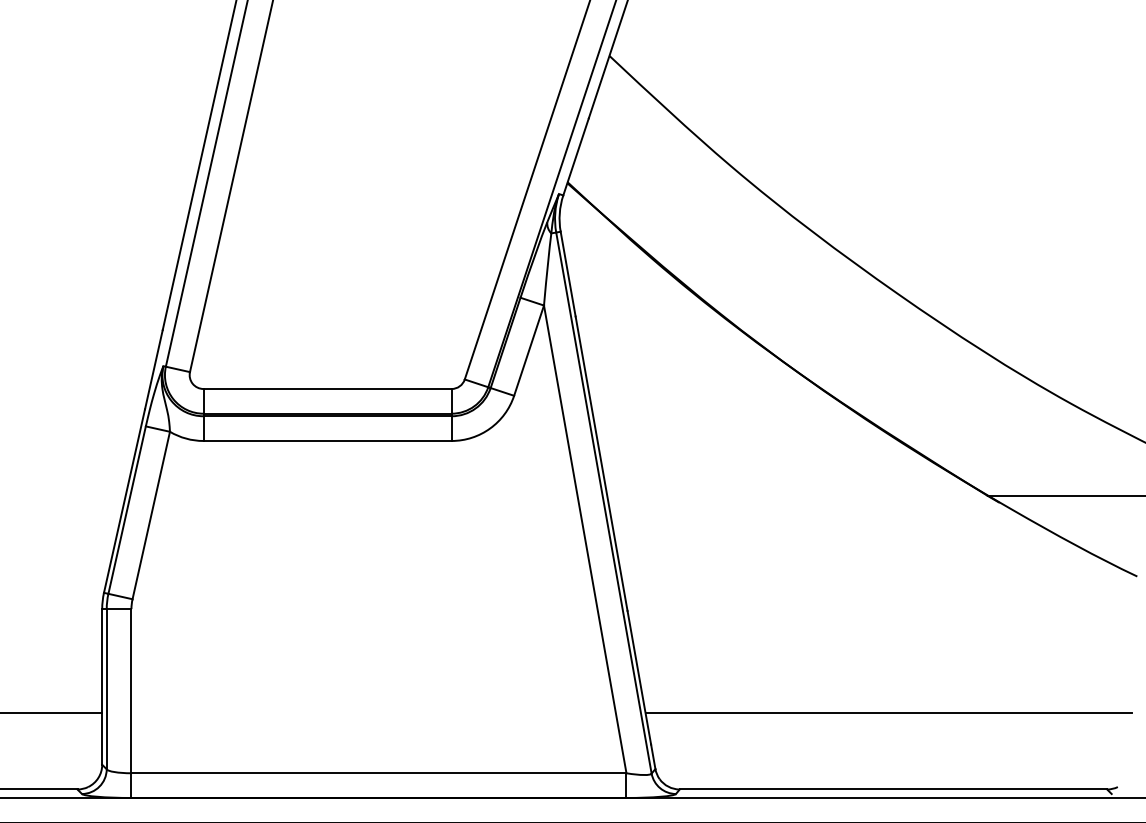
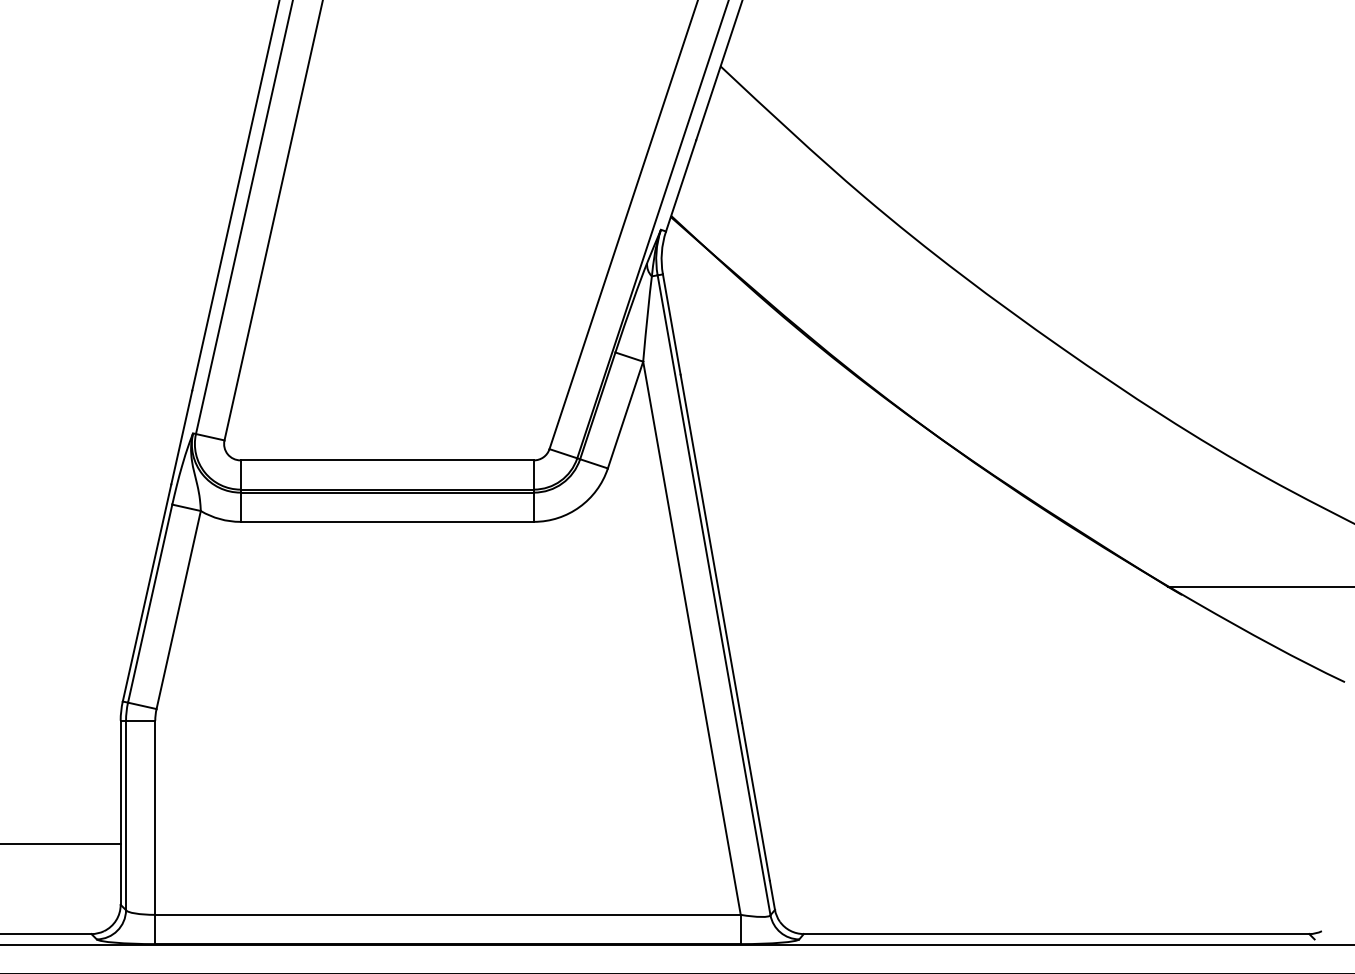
line: (888, 712) -> (1050, 843), removed

